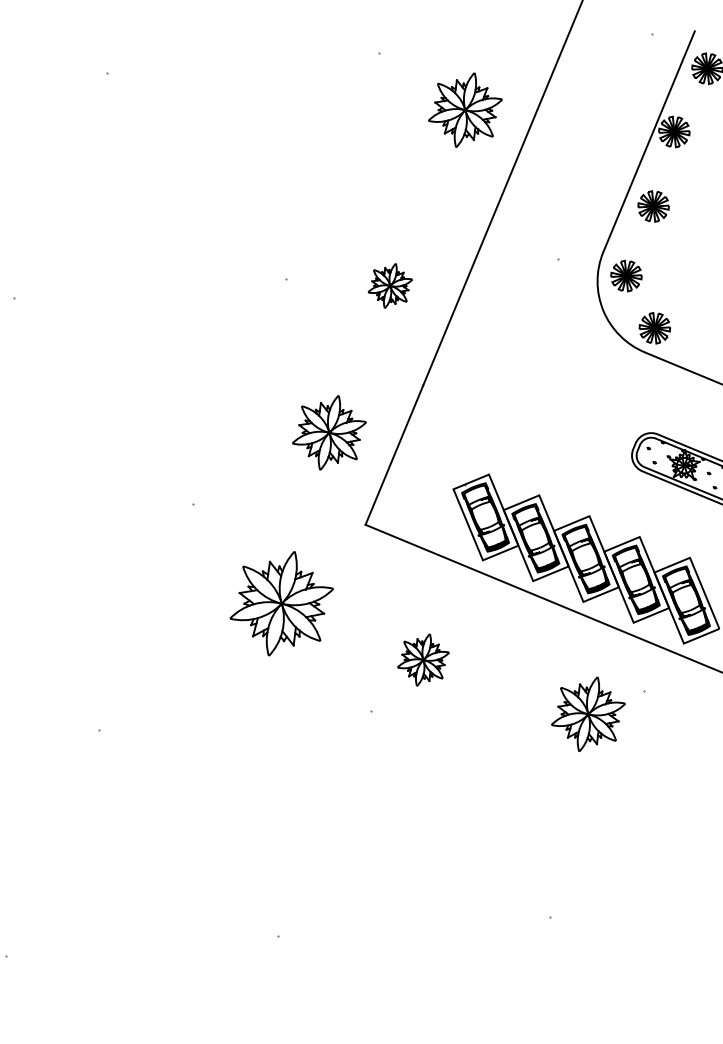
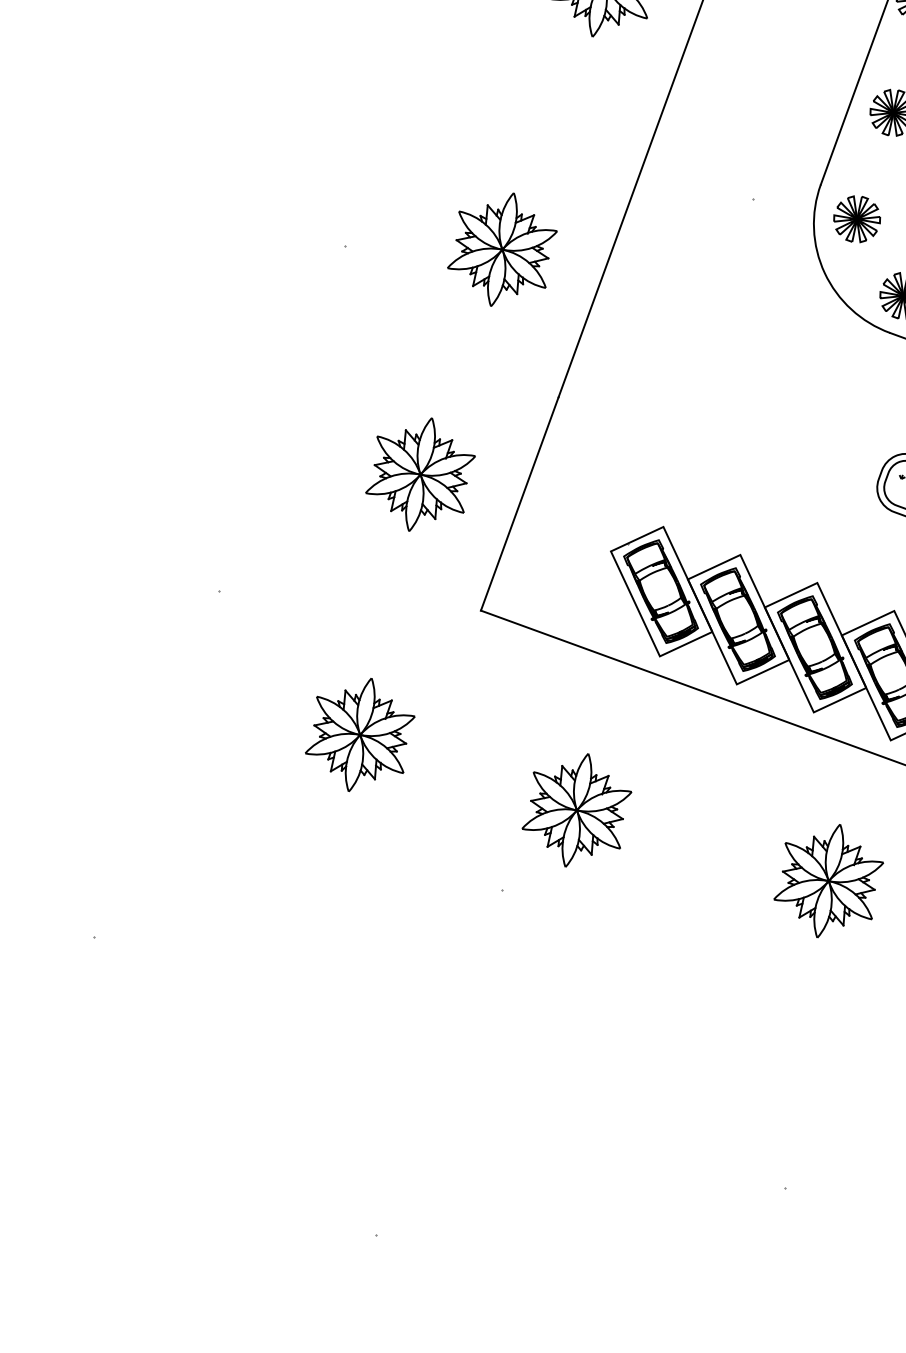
part: (390, 285) -> (502, 248), size x1.67
part: (281, 603) -> (359, 734), size x0.71
part: (423, 659) -> (576, 809), size x1.43

